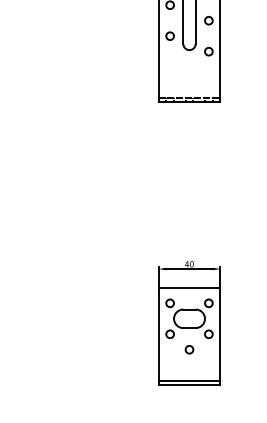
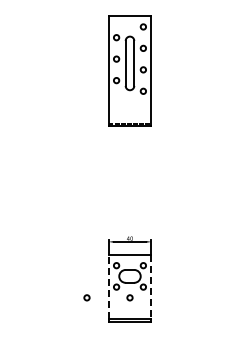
line: (158, 333) -> (108, 286), solid -> dashed
line: (220, 334) -> (151, 287), solid -> dashed
circle: (126, 349) -> (86, 297), added

